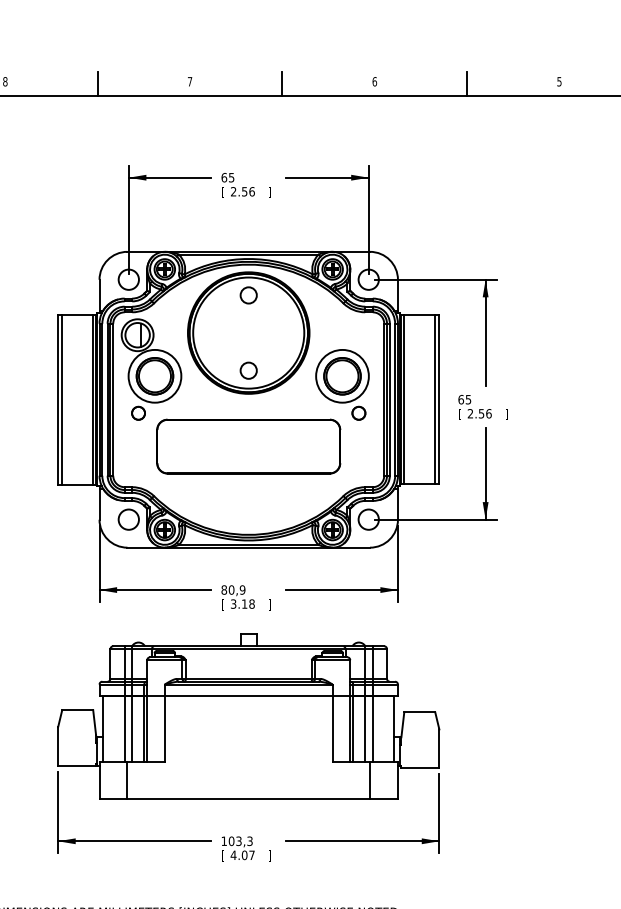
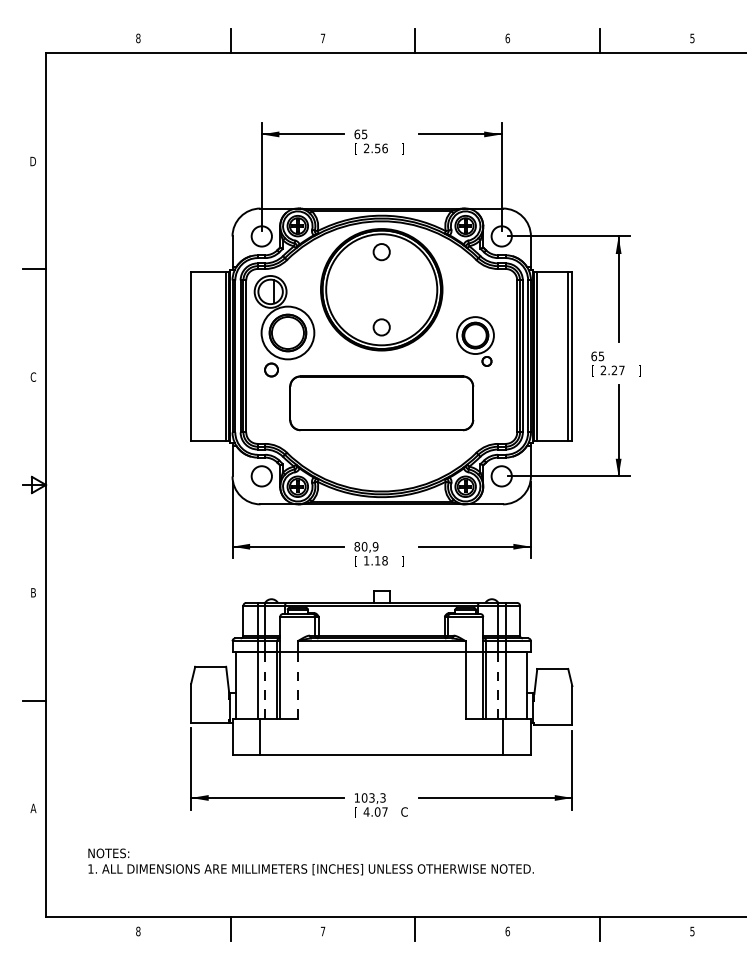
part: (342, 384) -> (475, 341), size x0.7
line: (62, 399) -> (195, 356), removed
text: (484, 413) -> (617, 370), 2.56 -> 2.27
text: (233, 603) -> (366, 560), 3.18 -> 1.18
line: (132, 728) -> (265, 685), solid -> dashed
line: (164, 728) -> (297, 685), solid -> dashed
line: (365, 728) -> (498, 685), solid -> dashed
text: (271, 855) -> (404, 812), ] -> C

